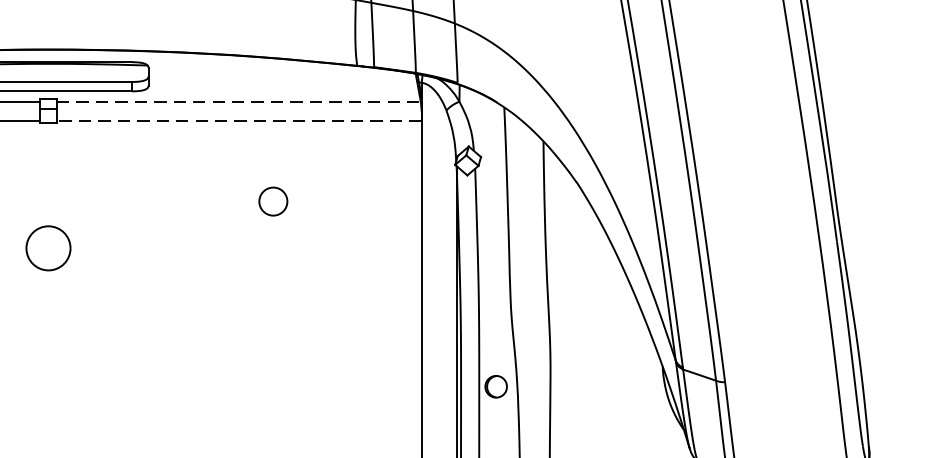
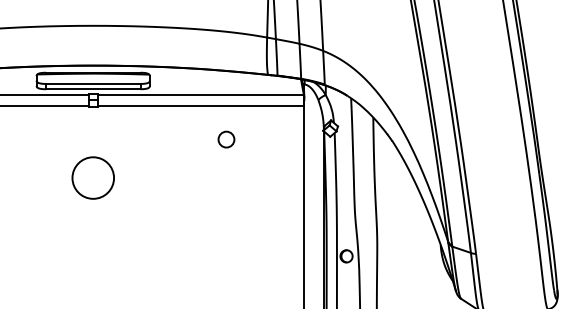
line: (238, 102) -> (200, 95), dashed -> solid
line: (238, 120) -> (200, 105), dashed -> solid
circle: (273, 201) -> (226, 139), moved
circle: (48, 247) -> (93, 177), size x1.67

